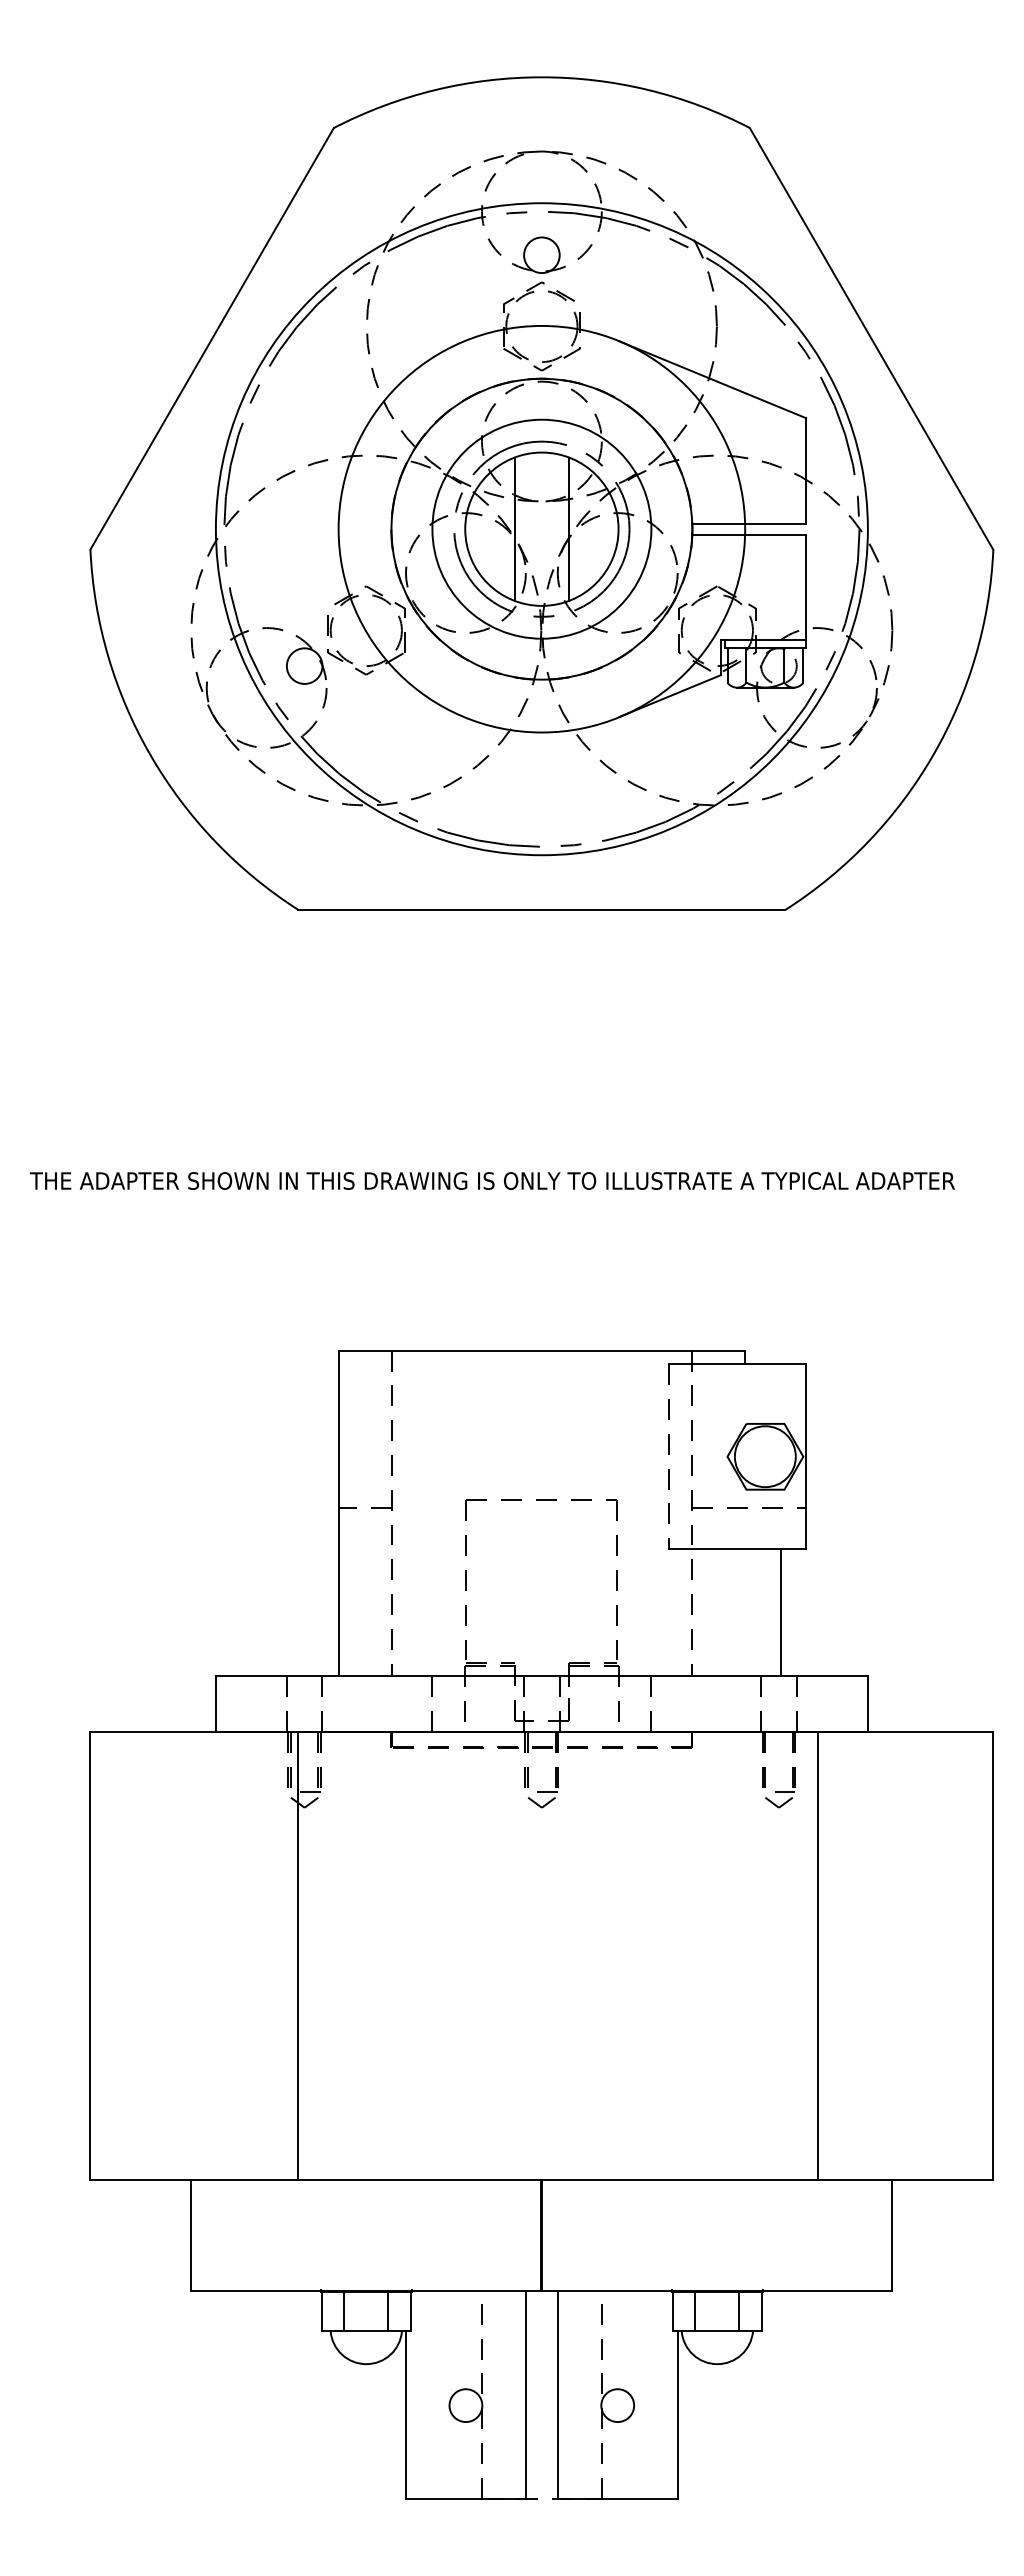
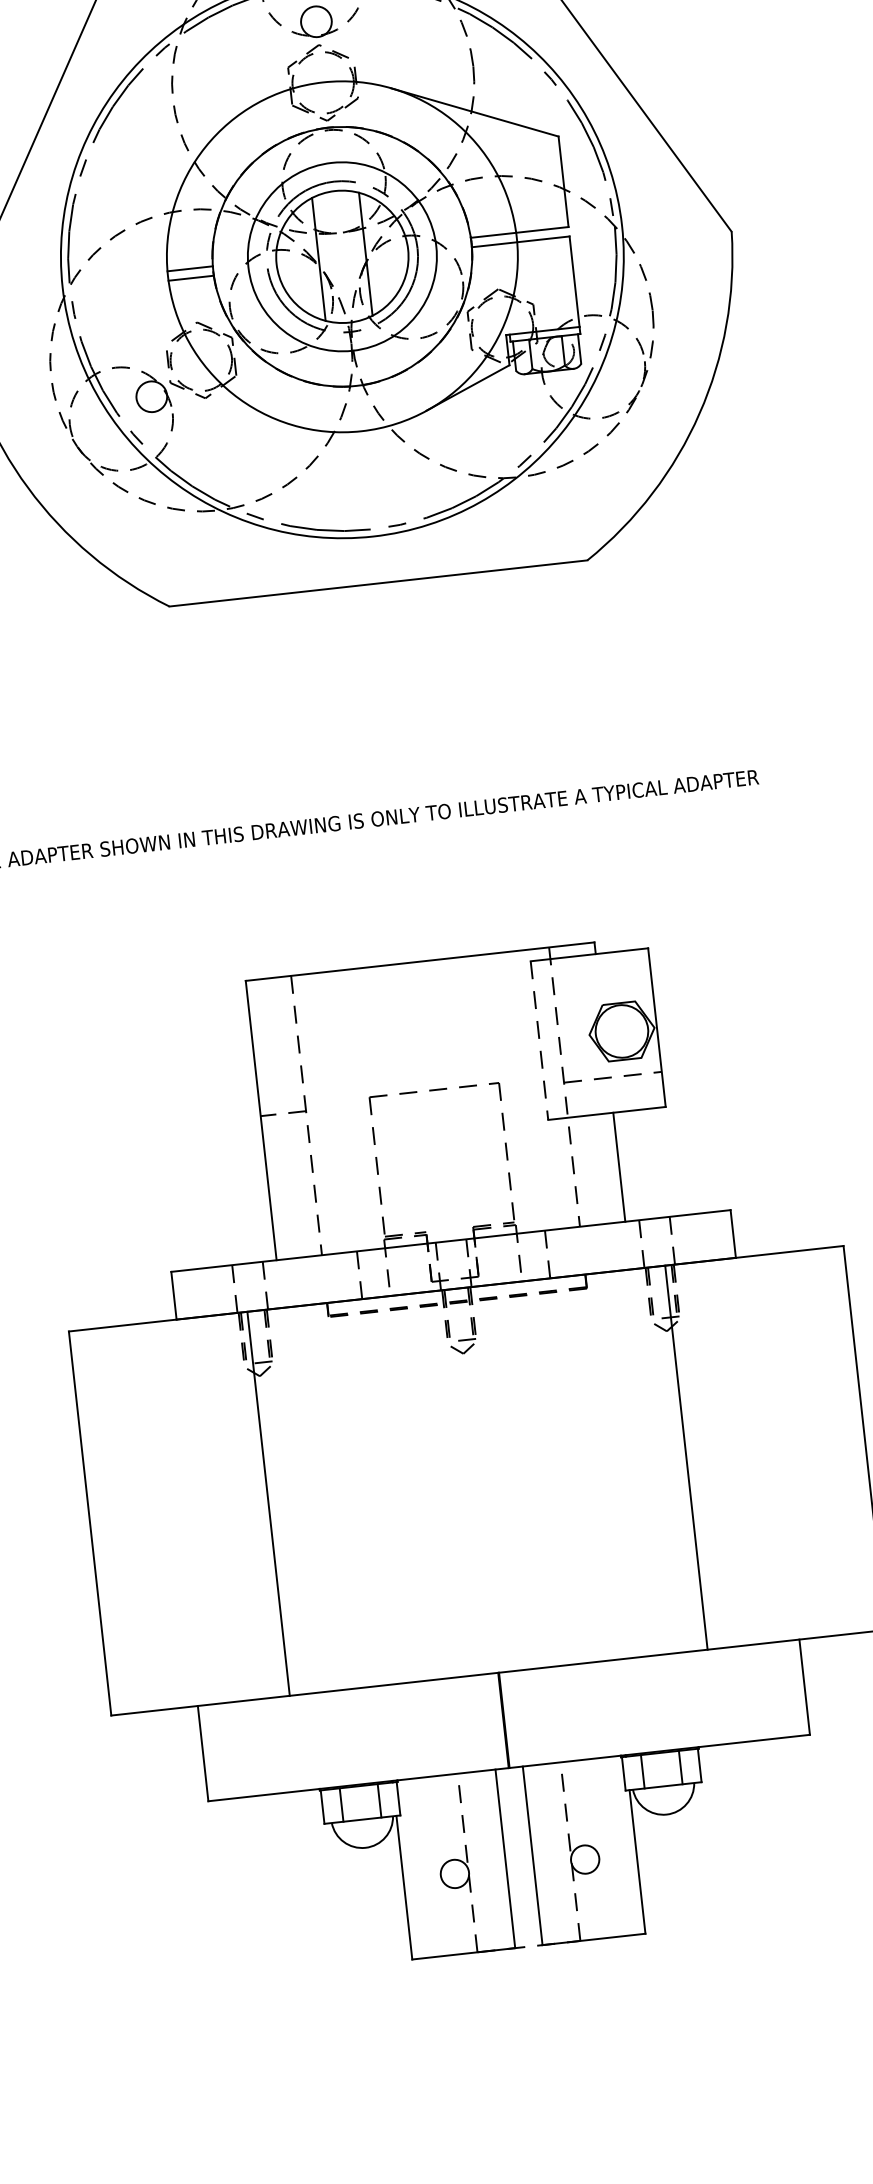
line: (364, 523) -> (189, 268), added
line: (364, 534) -> (190, 278), added
line: (781, 1612) -> (619, 1166), moved
line: (818, 1955) -> (686, 1457), moved

